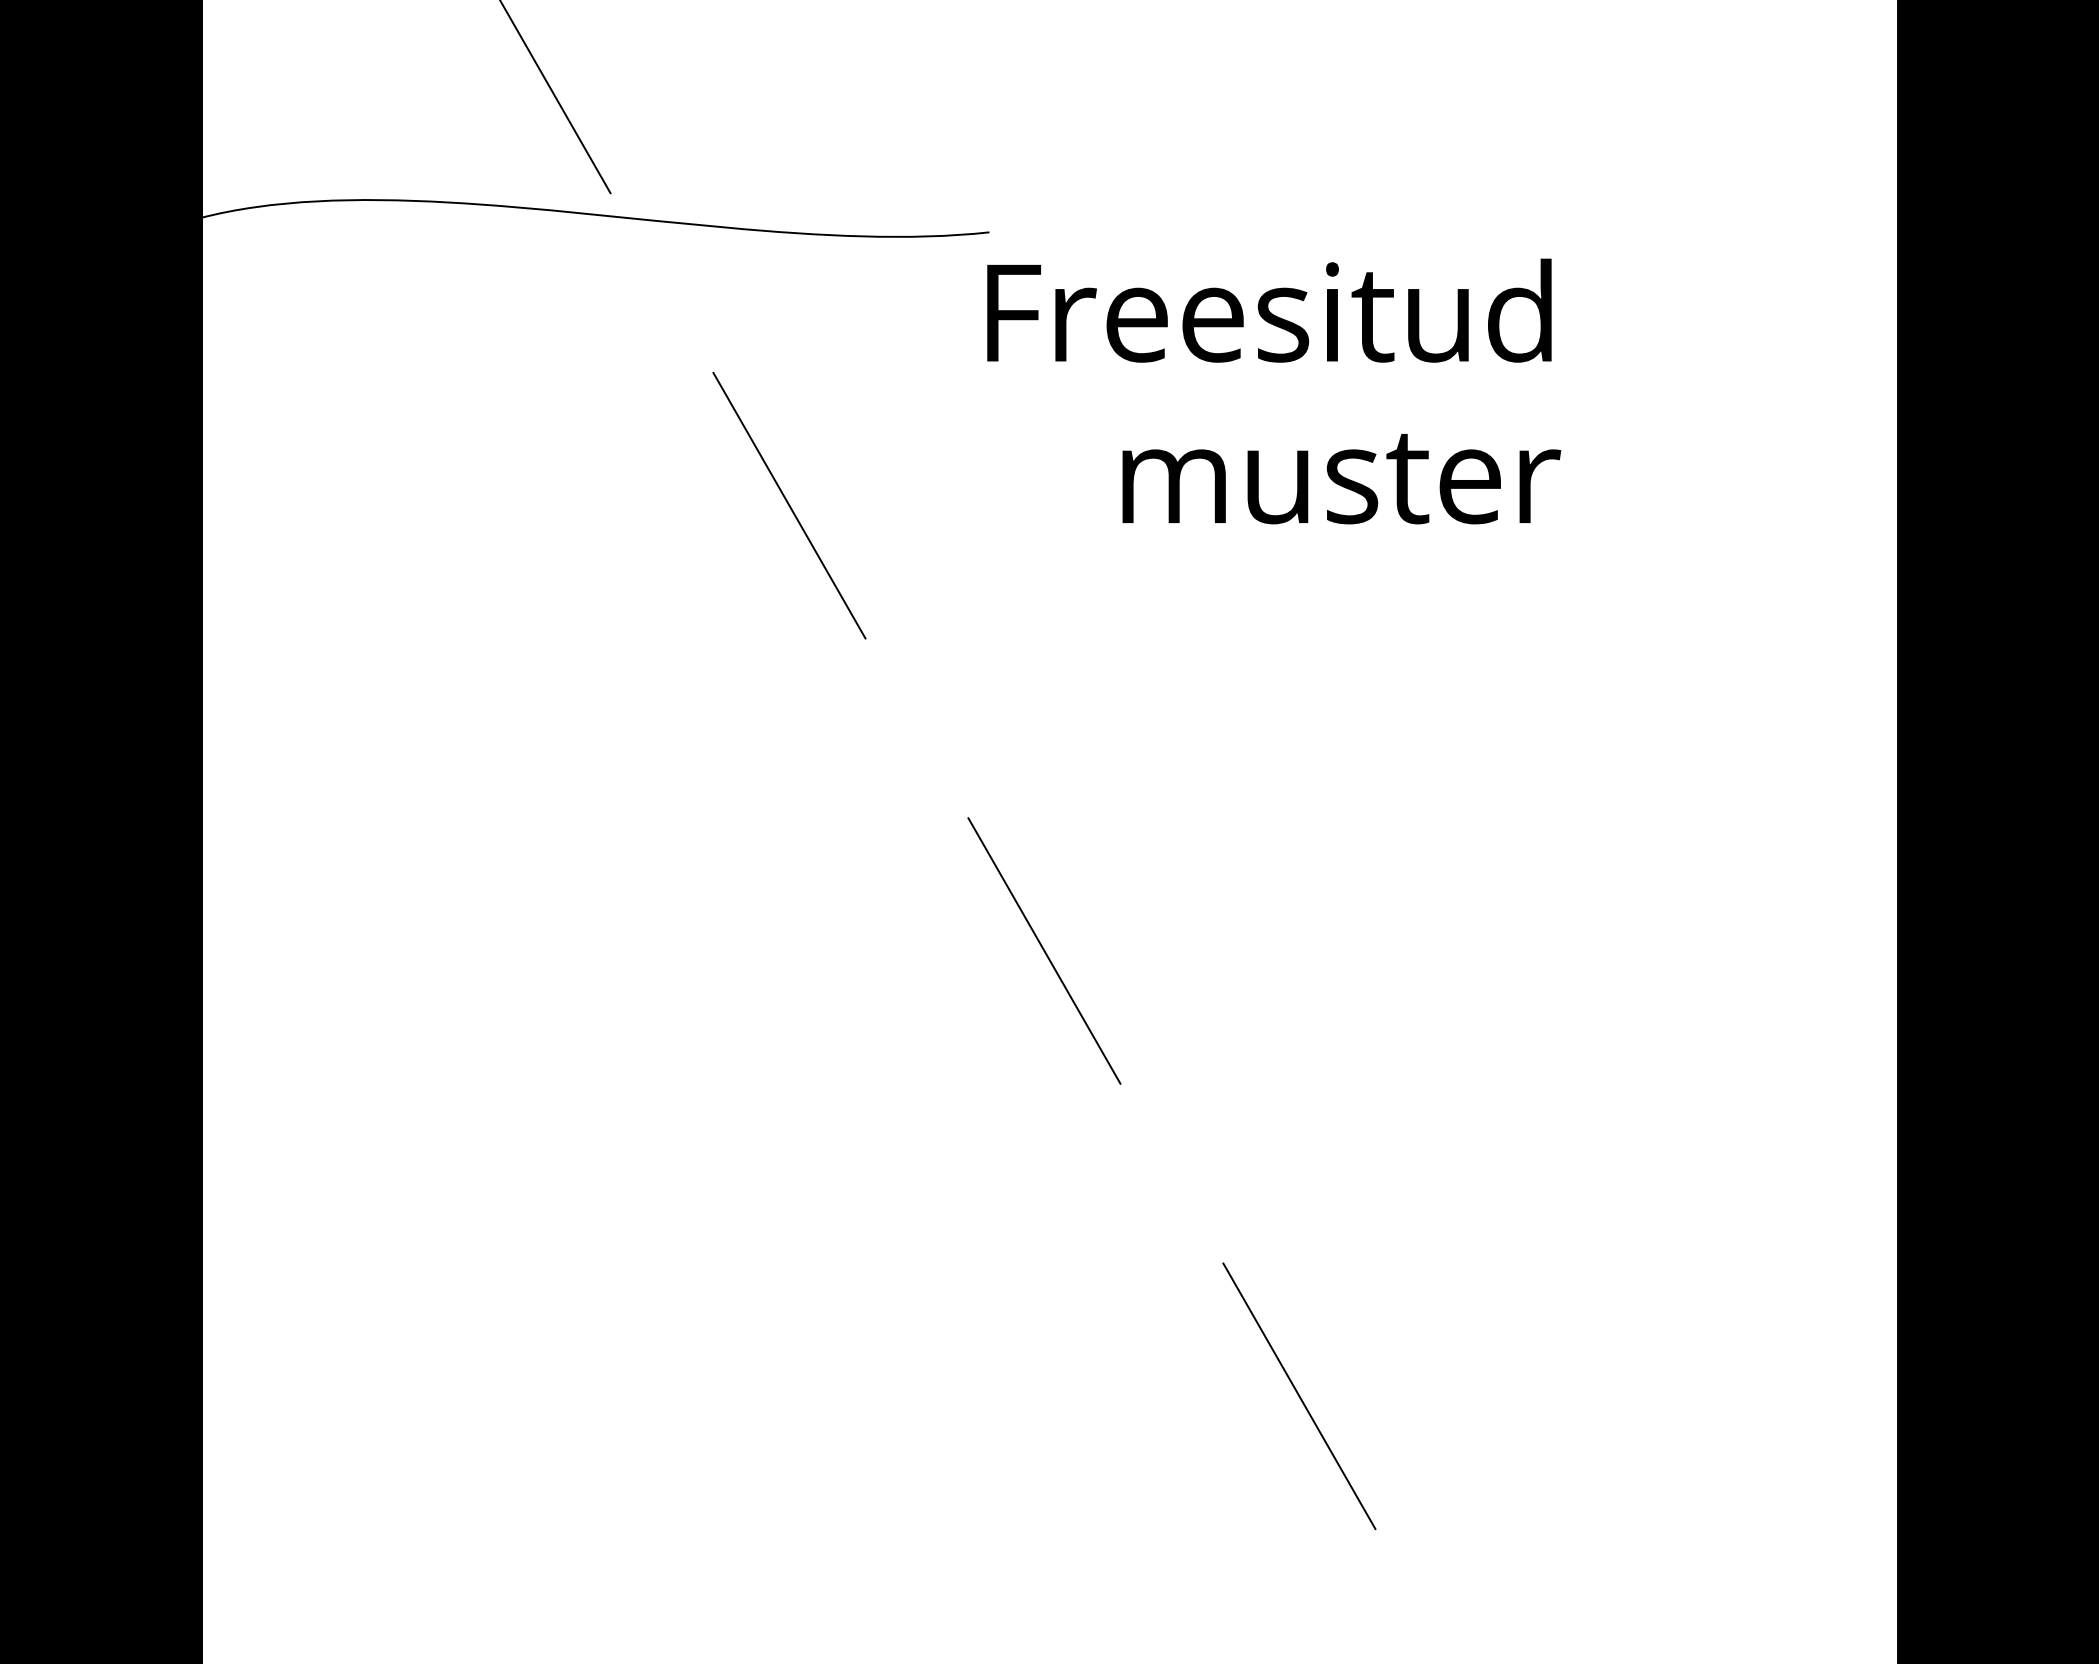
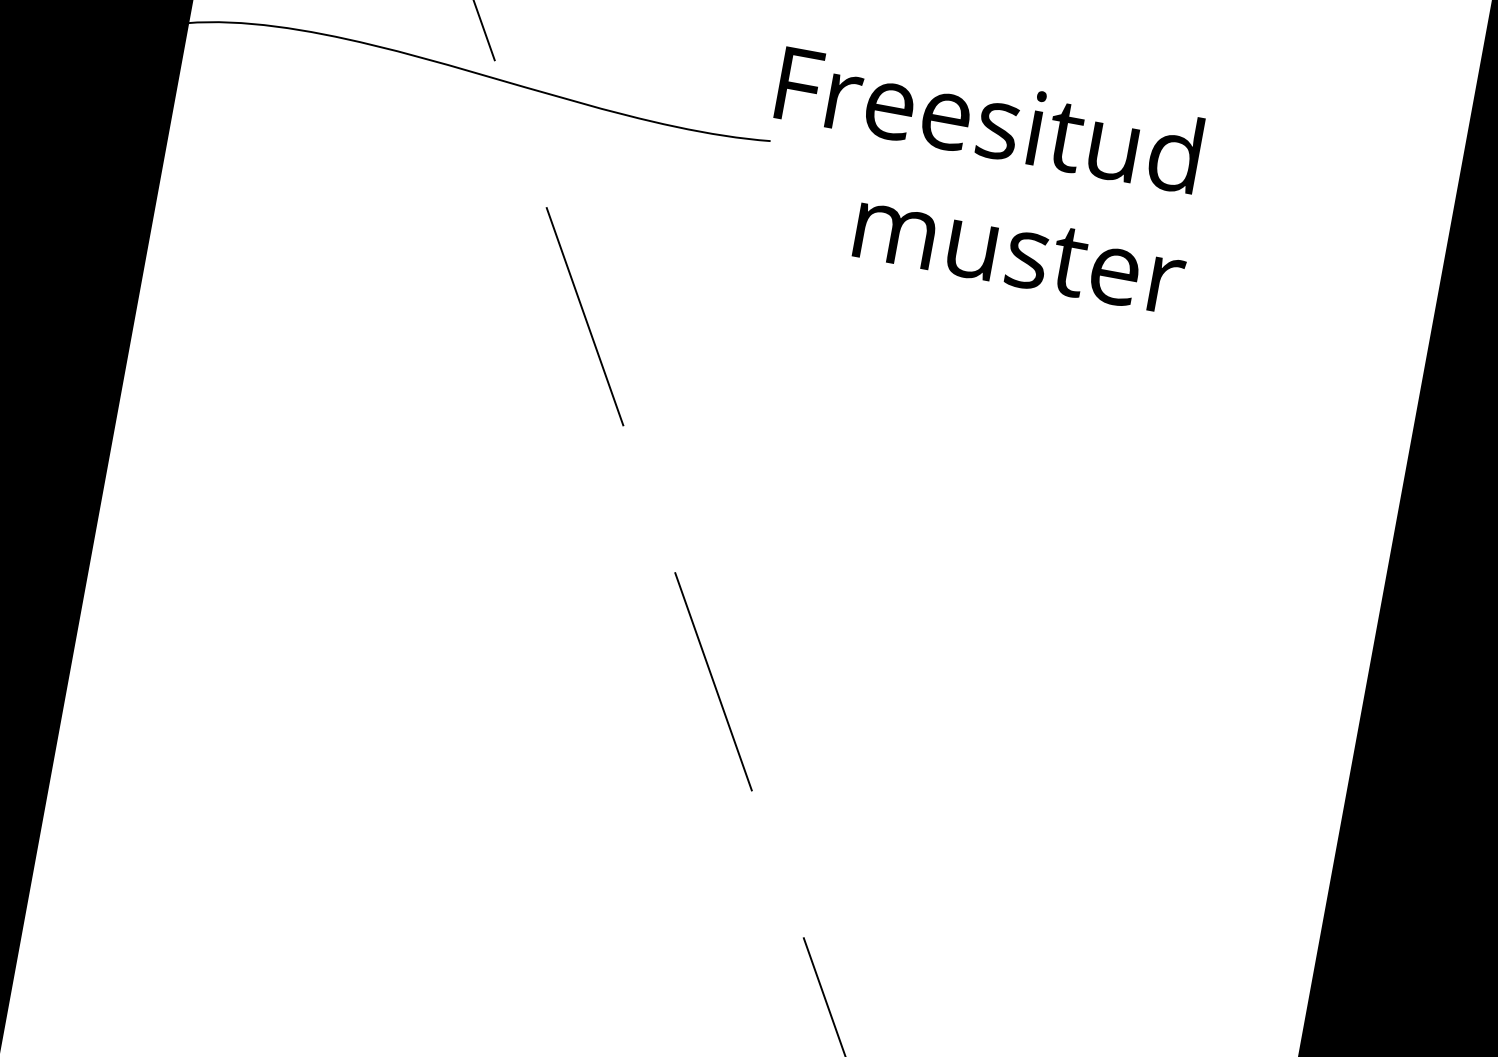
text: (1274, 391) -> (982, 179), moved

